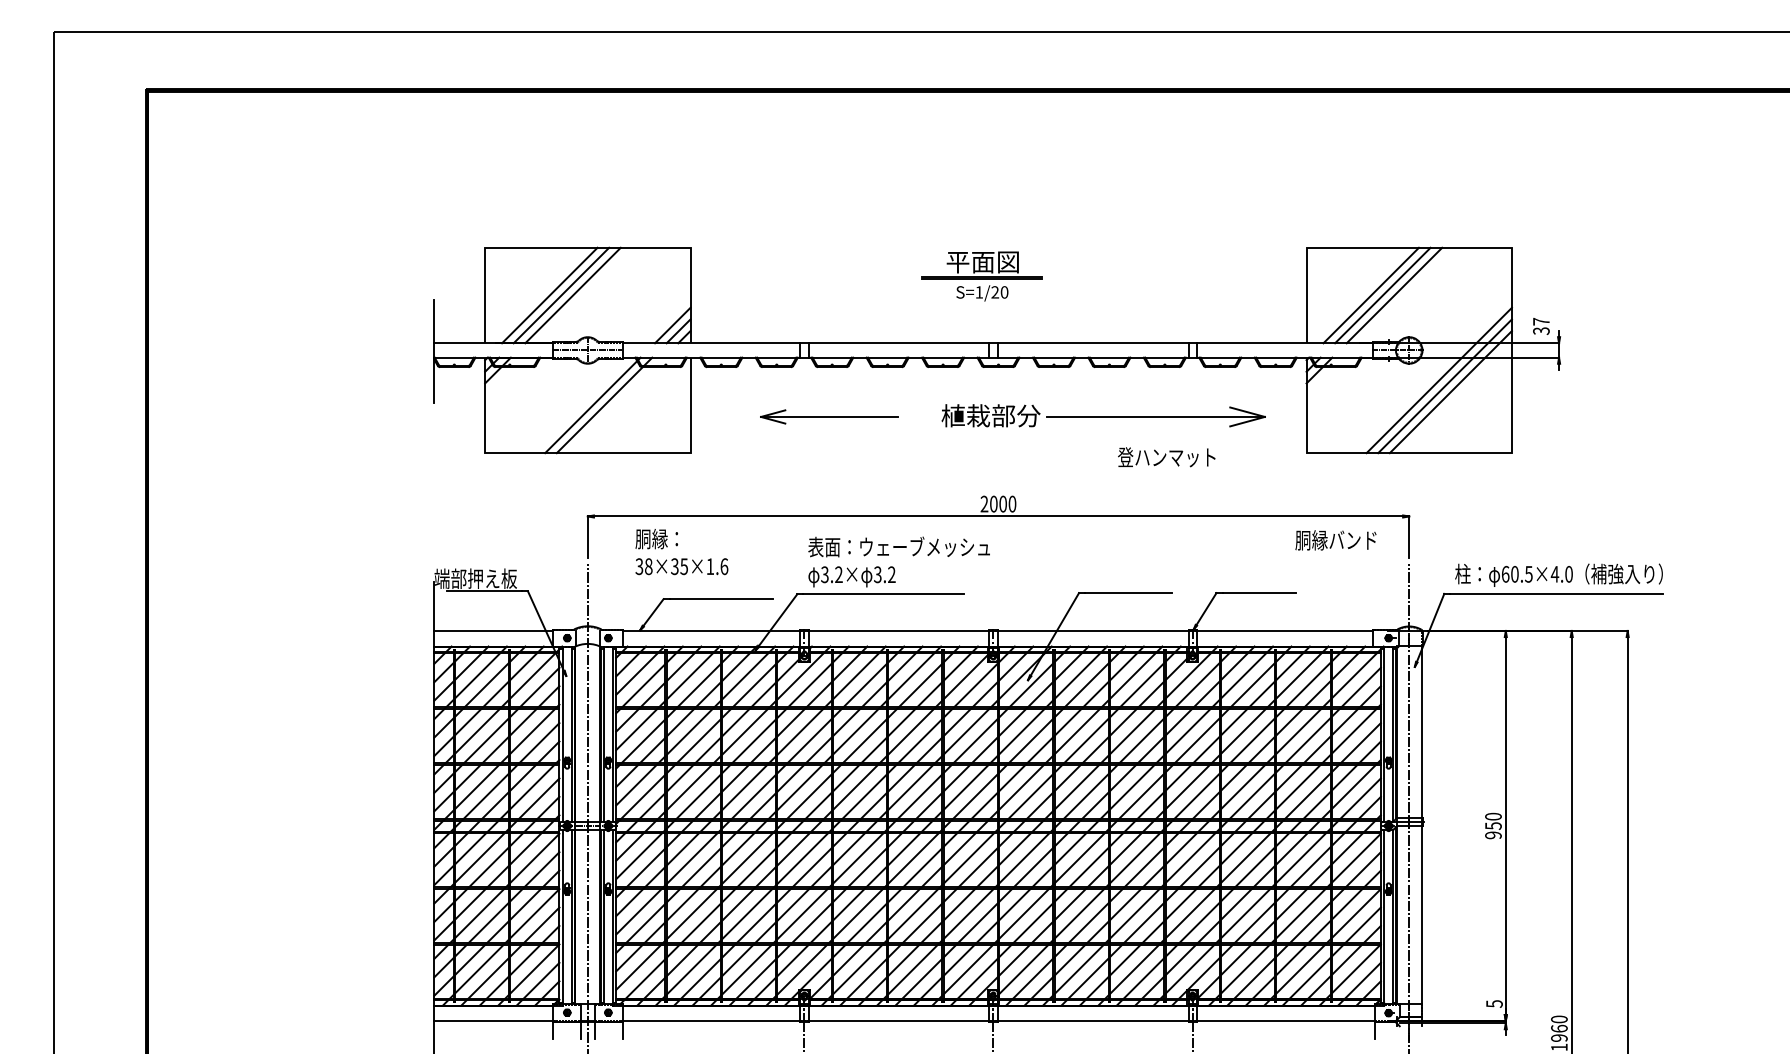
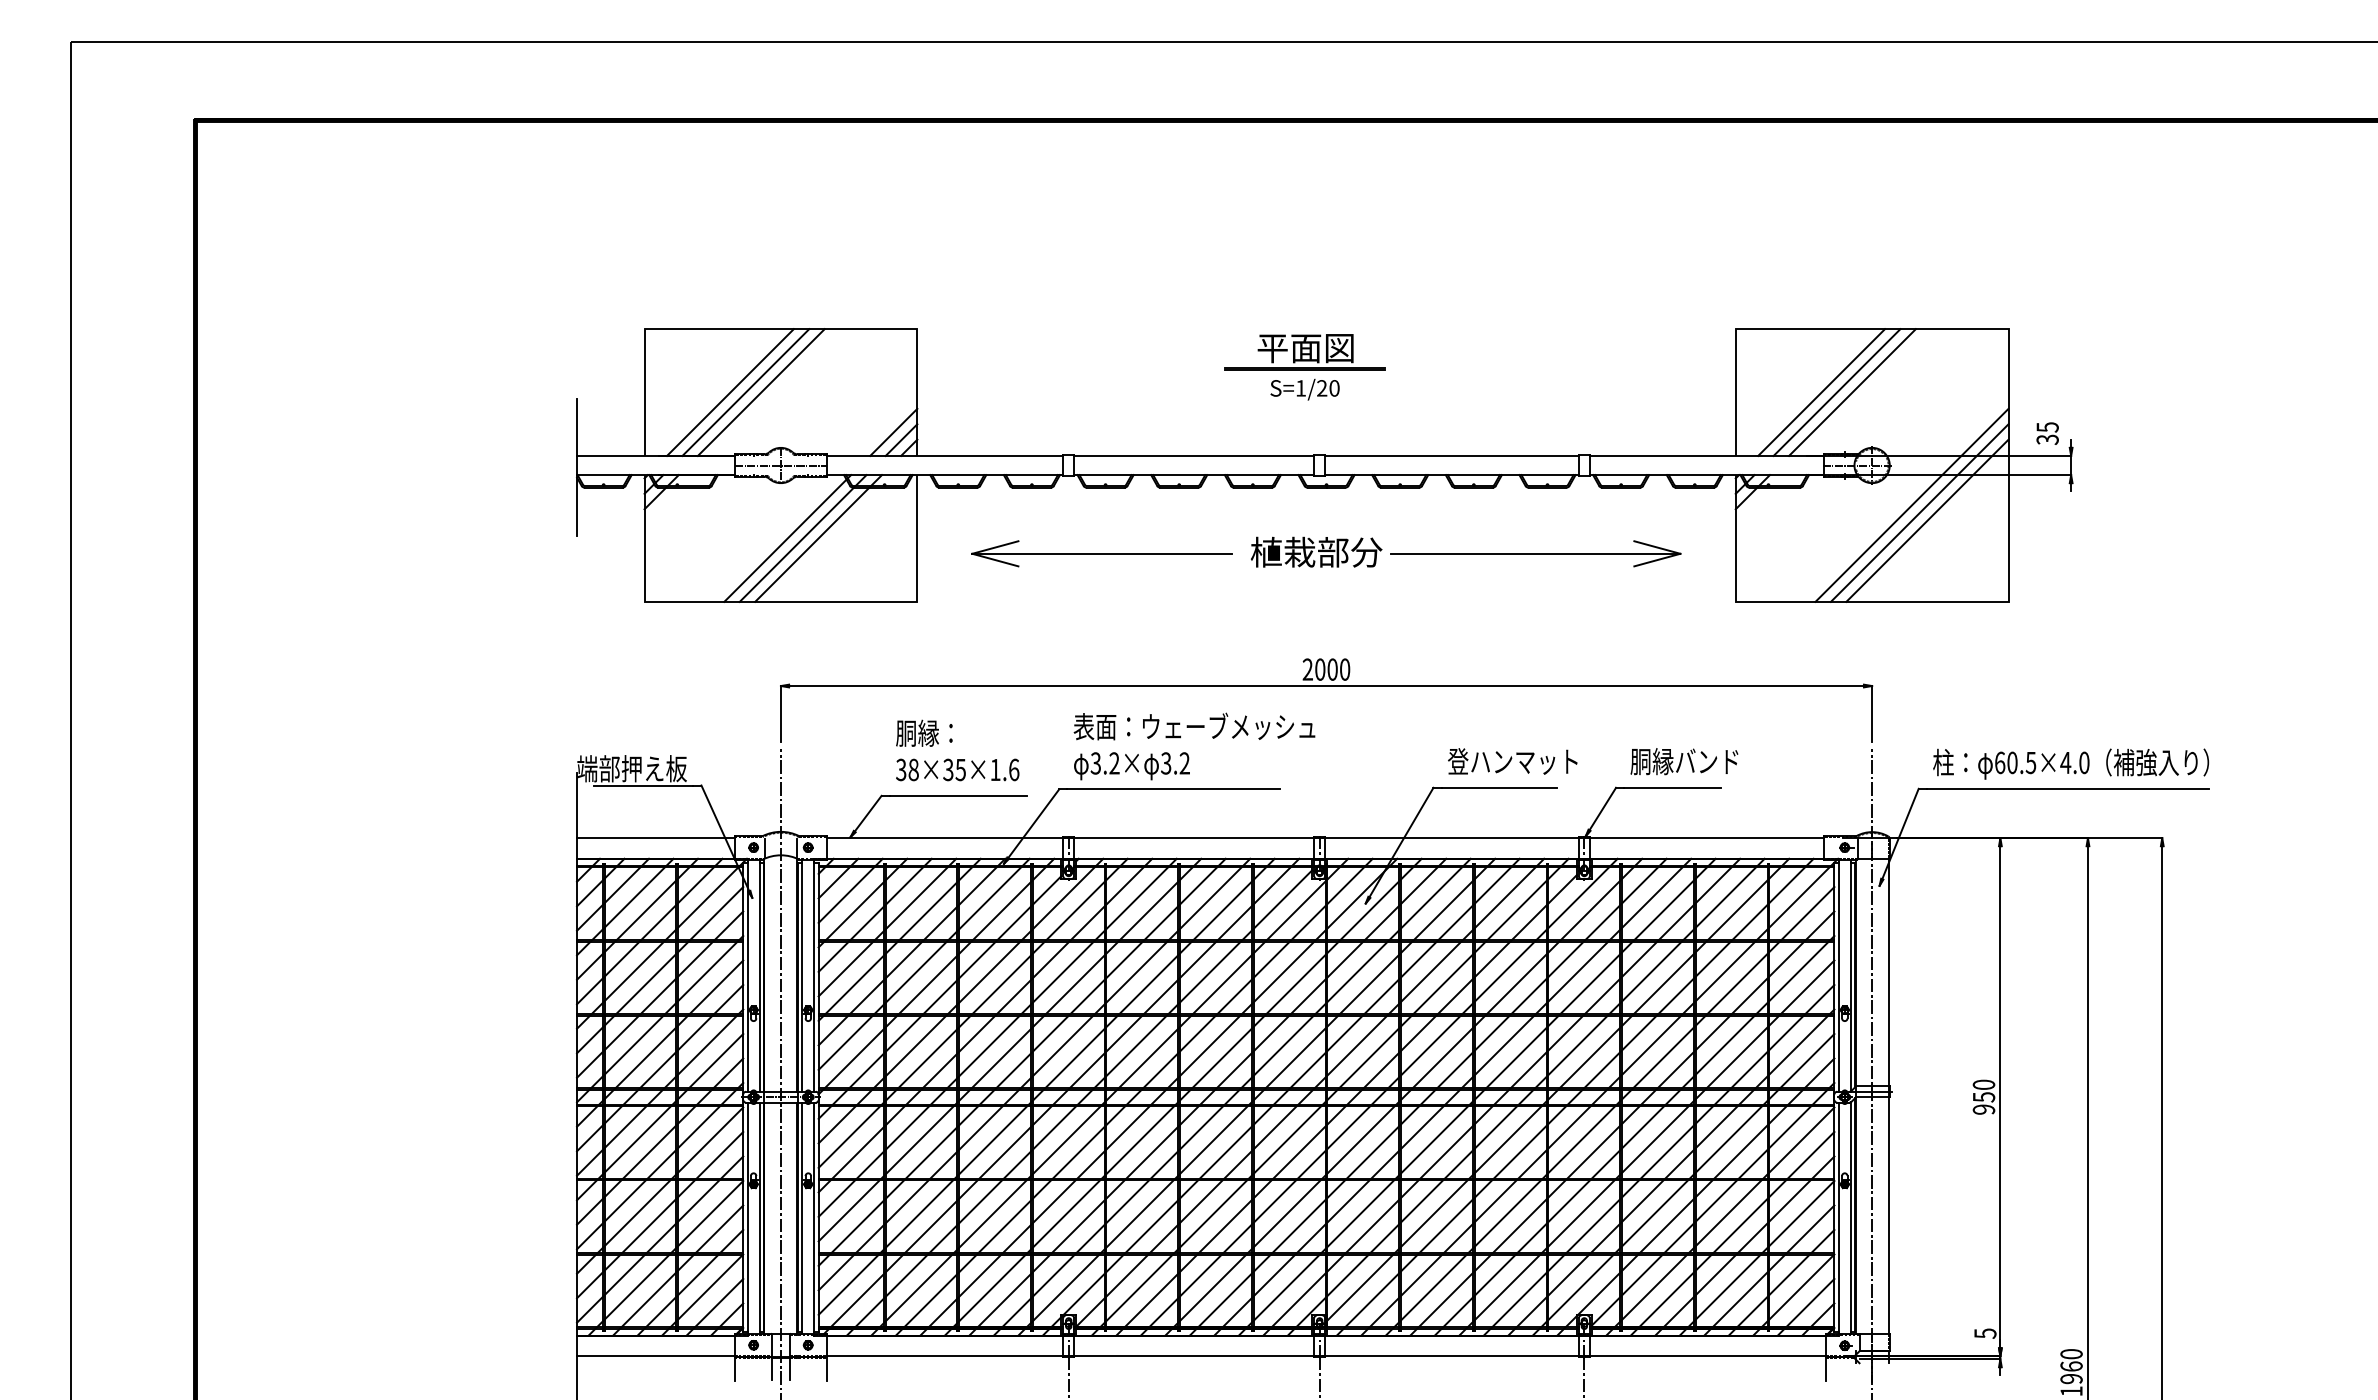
text: (1541, 321) -> (2047, 427), 37 -> 35
line: (615, 405) -> (817, 538), added
part: (828, 416) -> (1100, 553), size x1.43
text: (1166, 457) -> (1512, 761), moved
text: (1335, 540) -> (1683, 761), moved
text: (681, 552) -> (957, 751), moved

